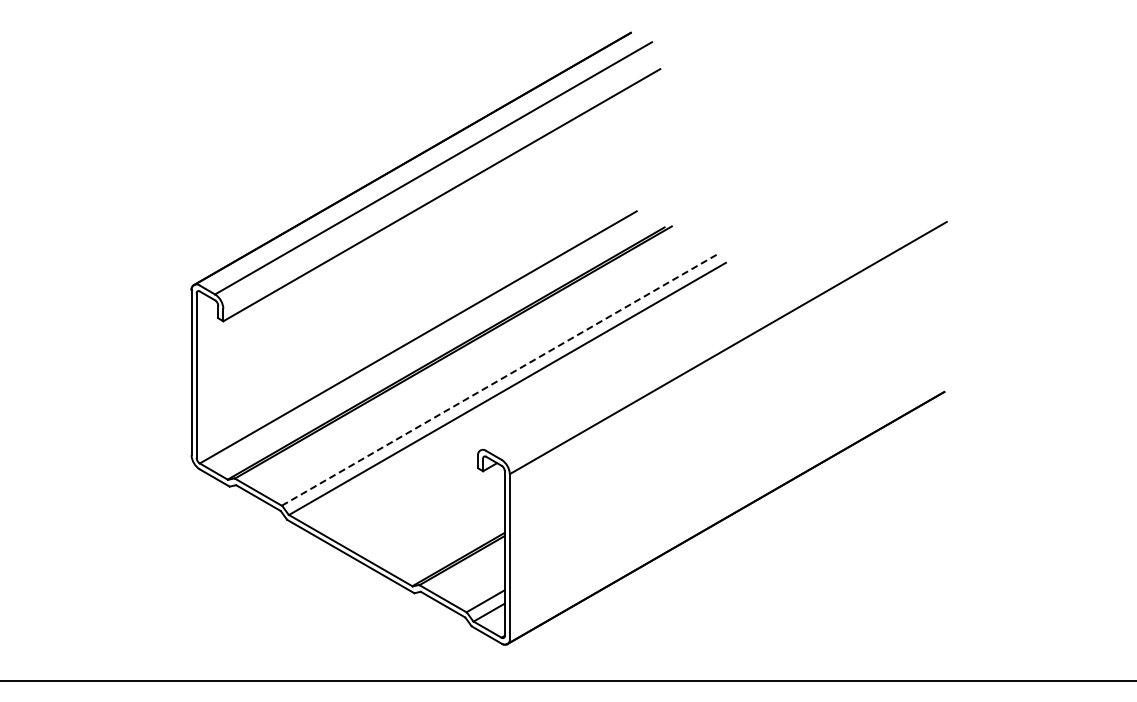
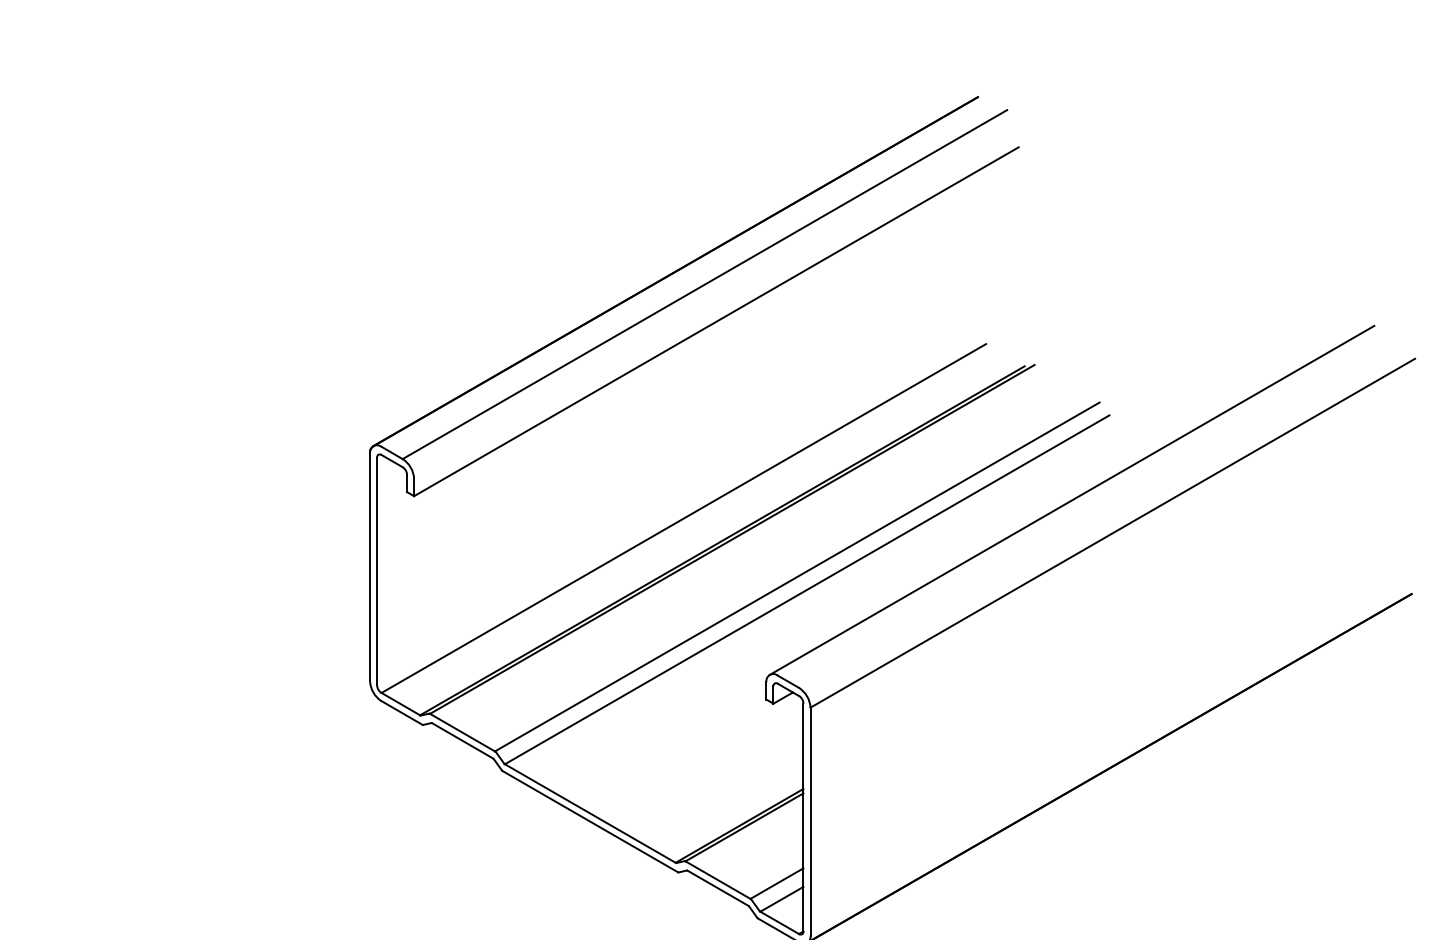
line: (698, 324) -> (1071, 500), added
line: (500, 379) -> (797, 576), dashed -> solid

